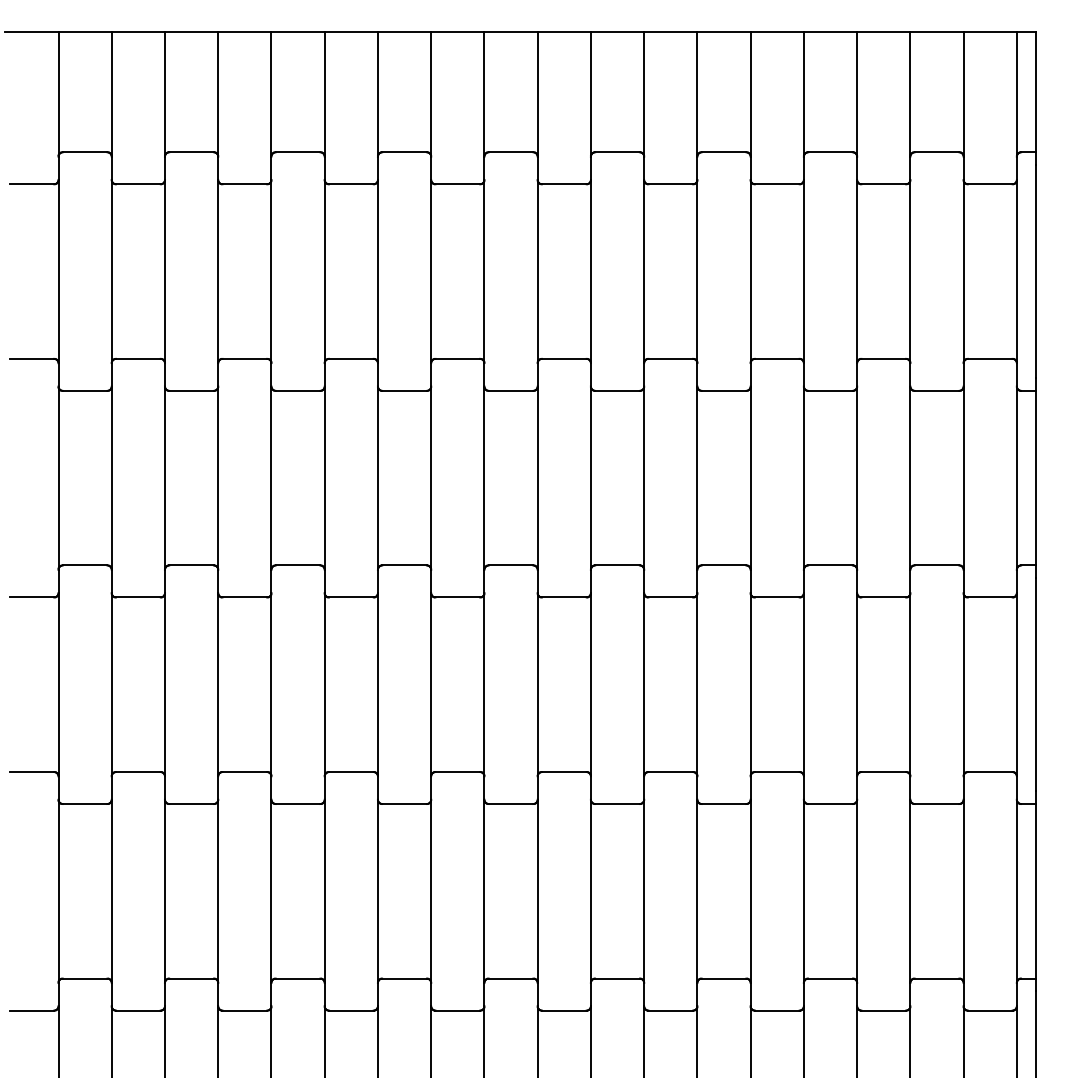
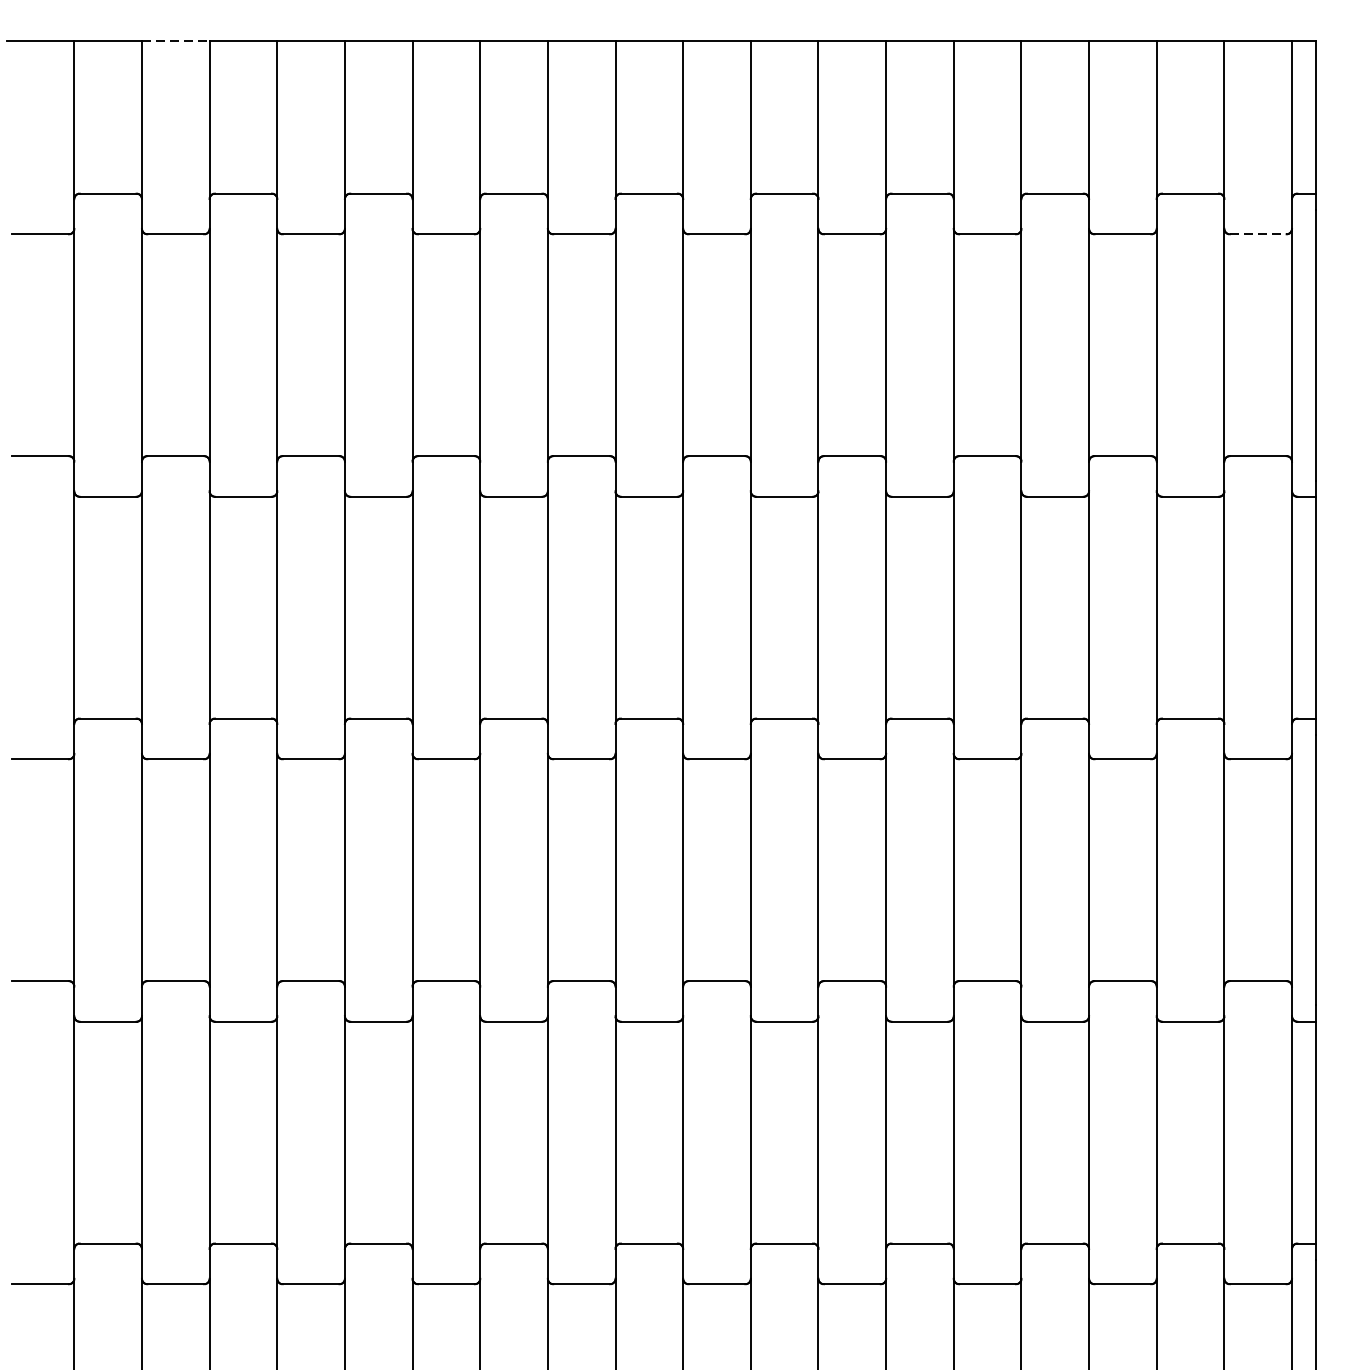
line: (138, 32) -> (175, 41), solid -> dashed
line: (990, 184) -> (1258, 234), solid -> dashed

